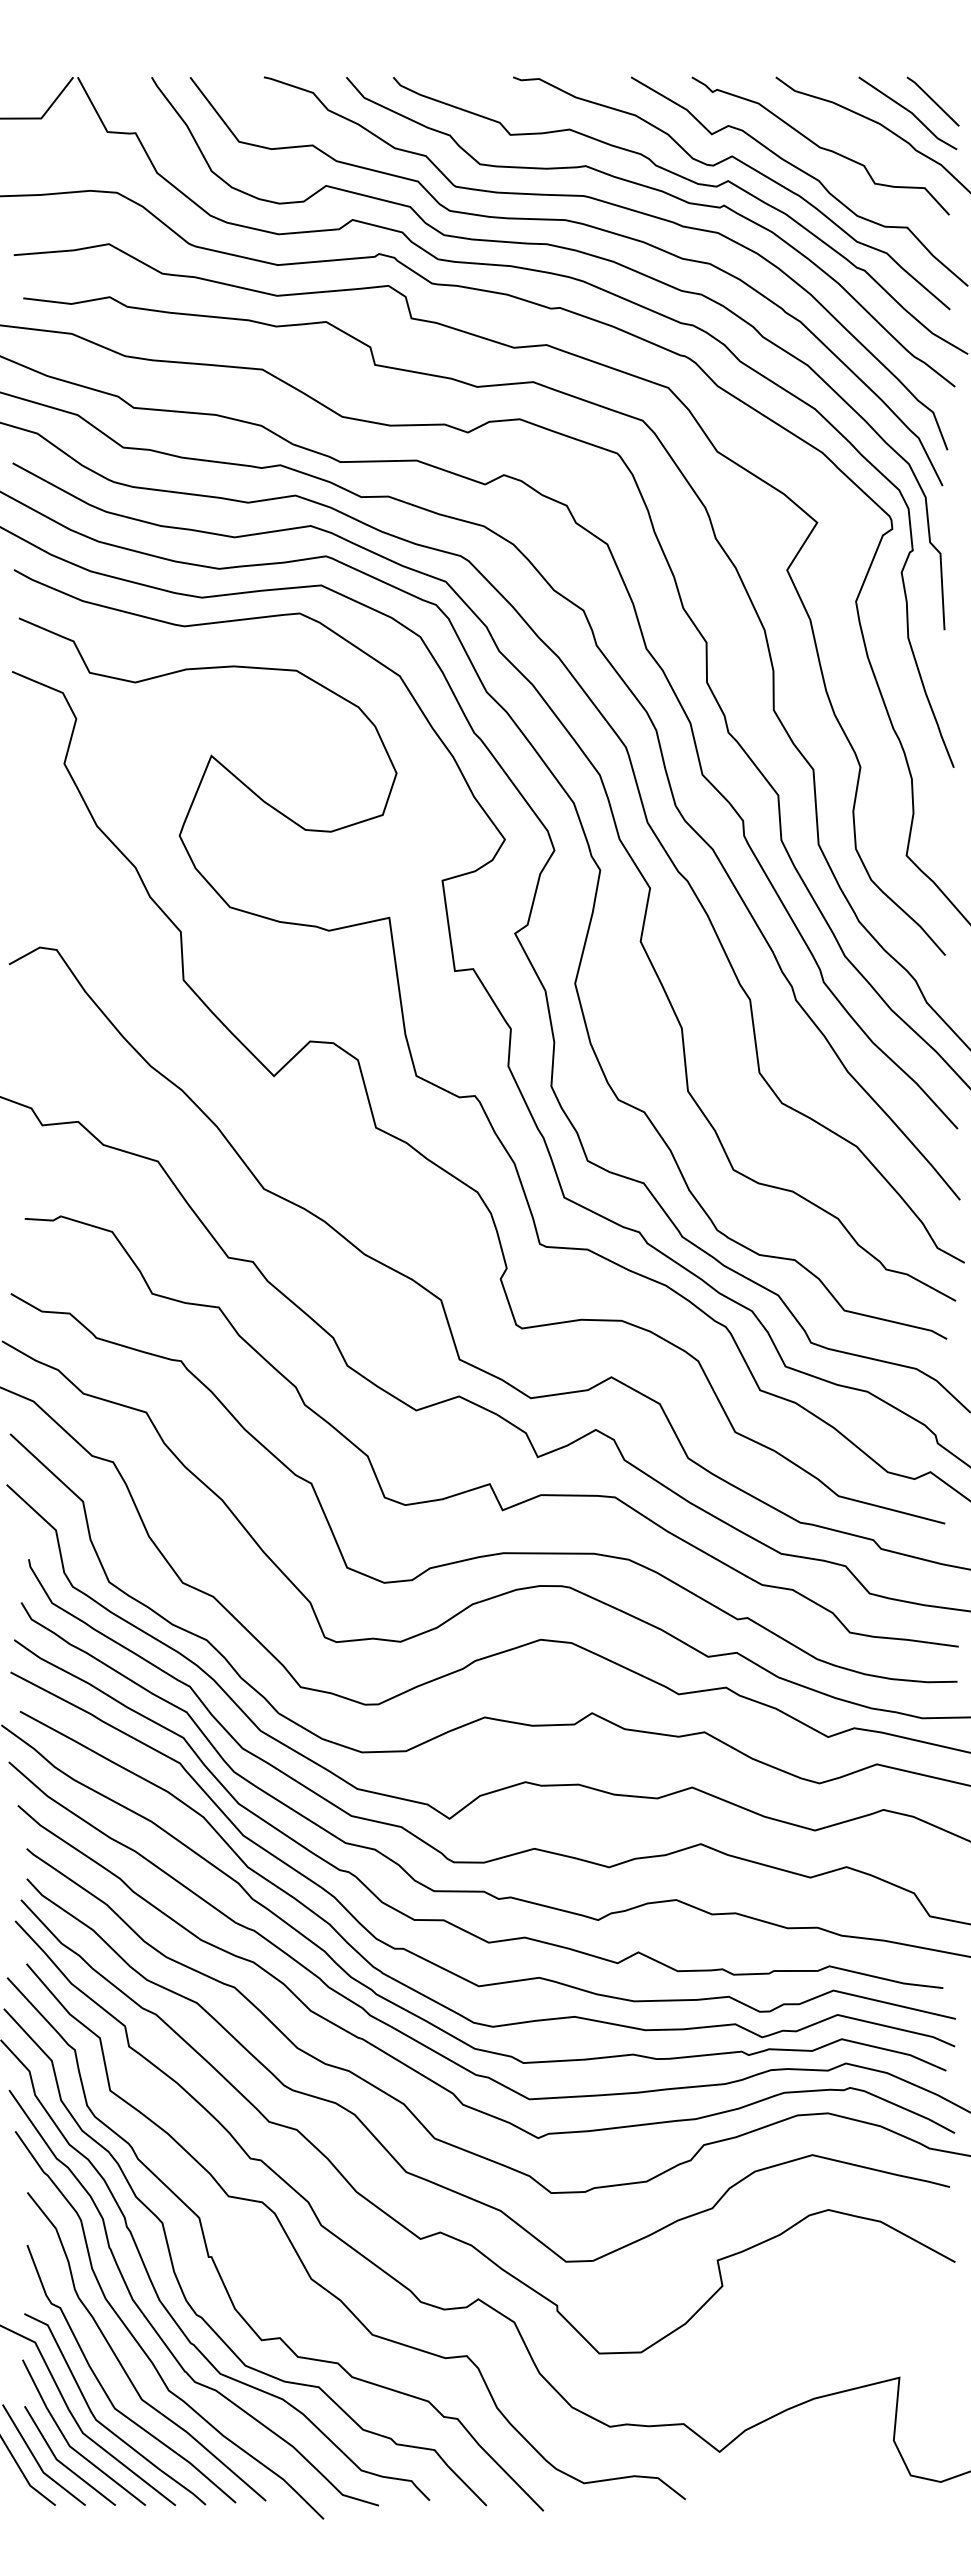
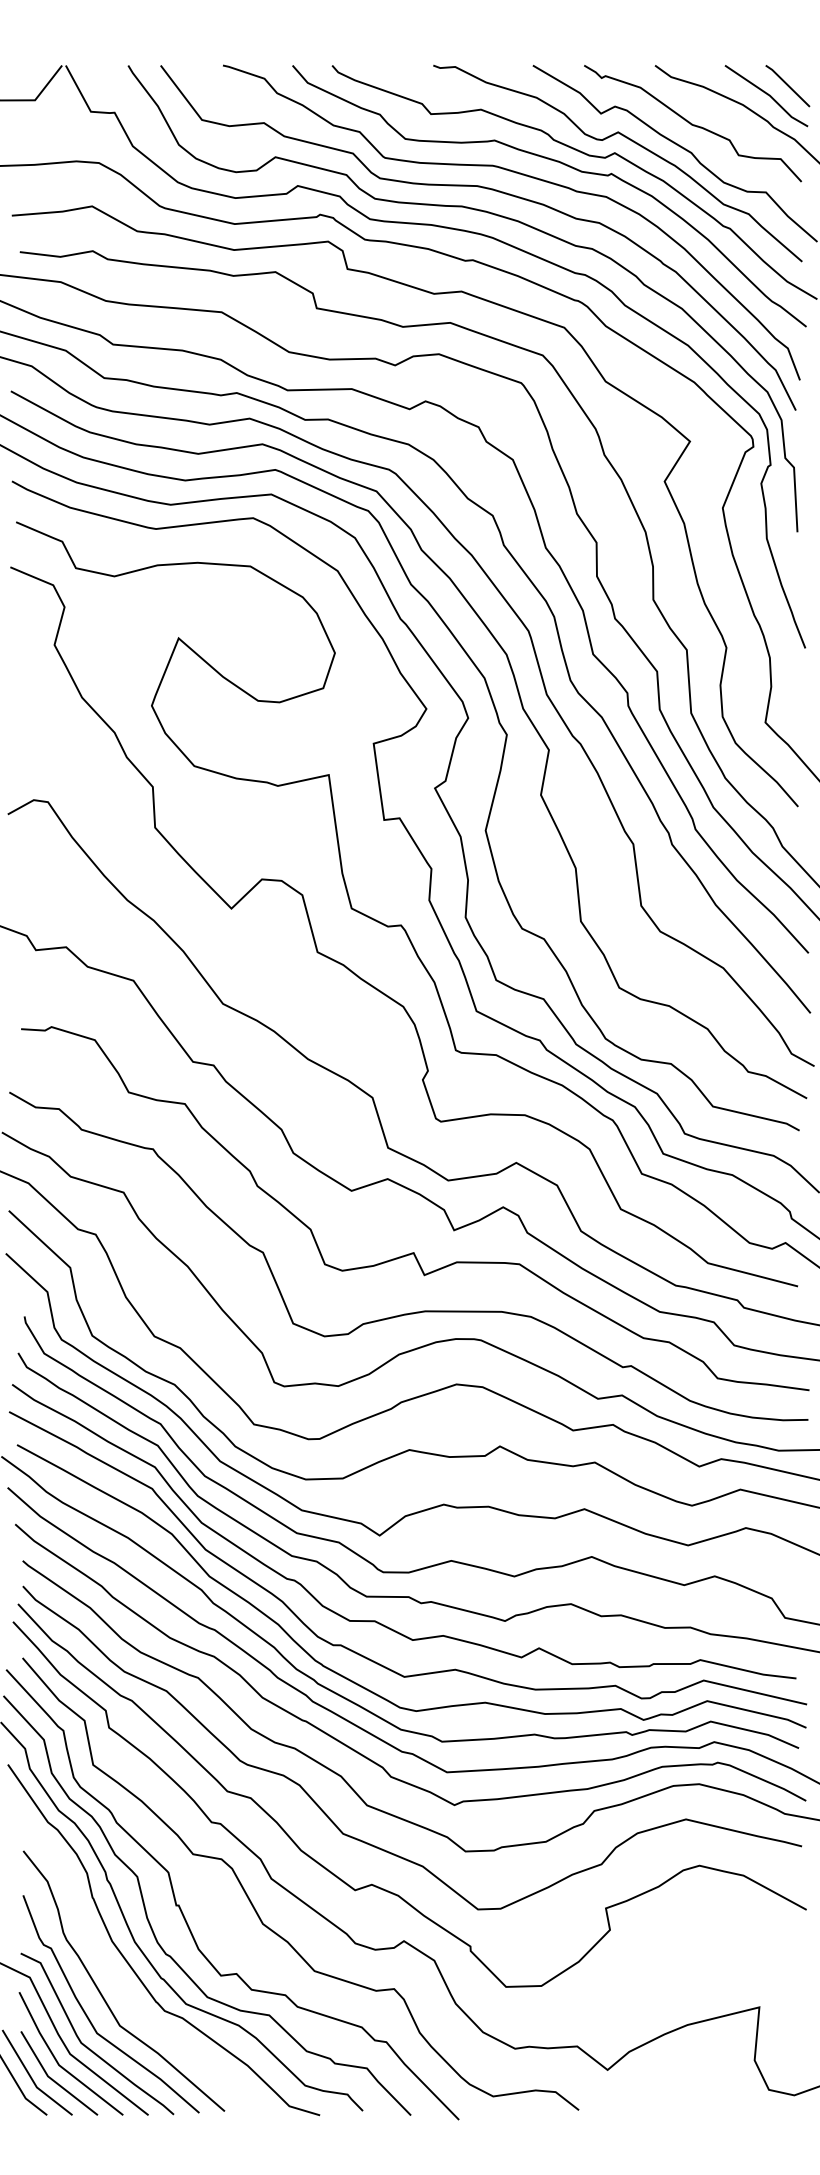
curve: (140, 2344) -> (118, 1979), removed

